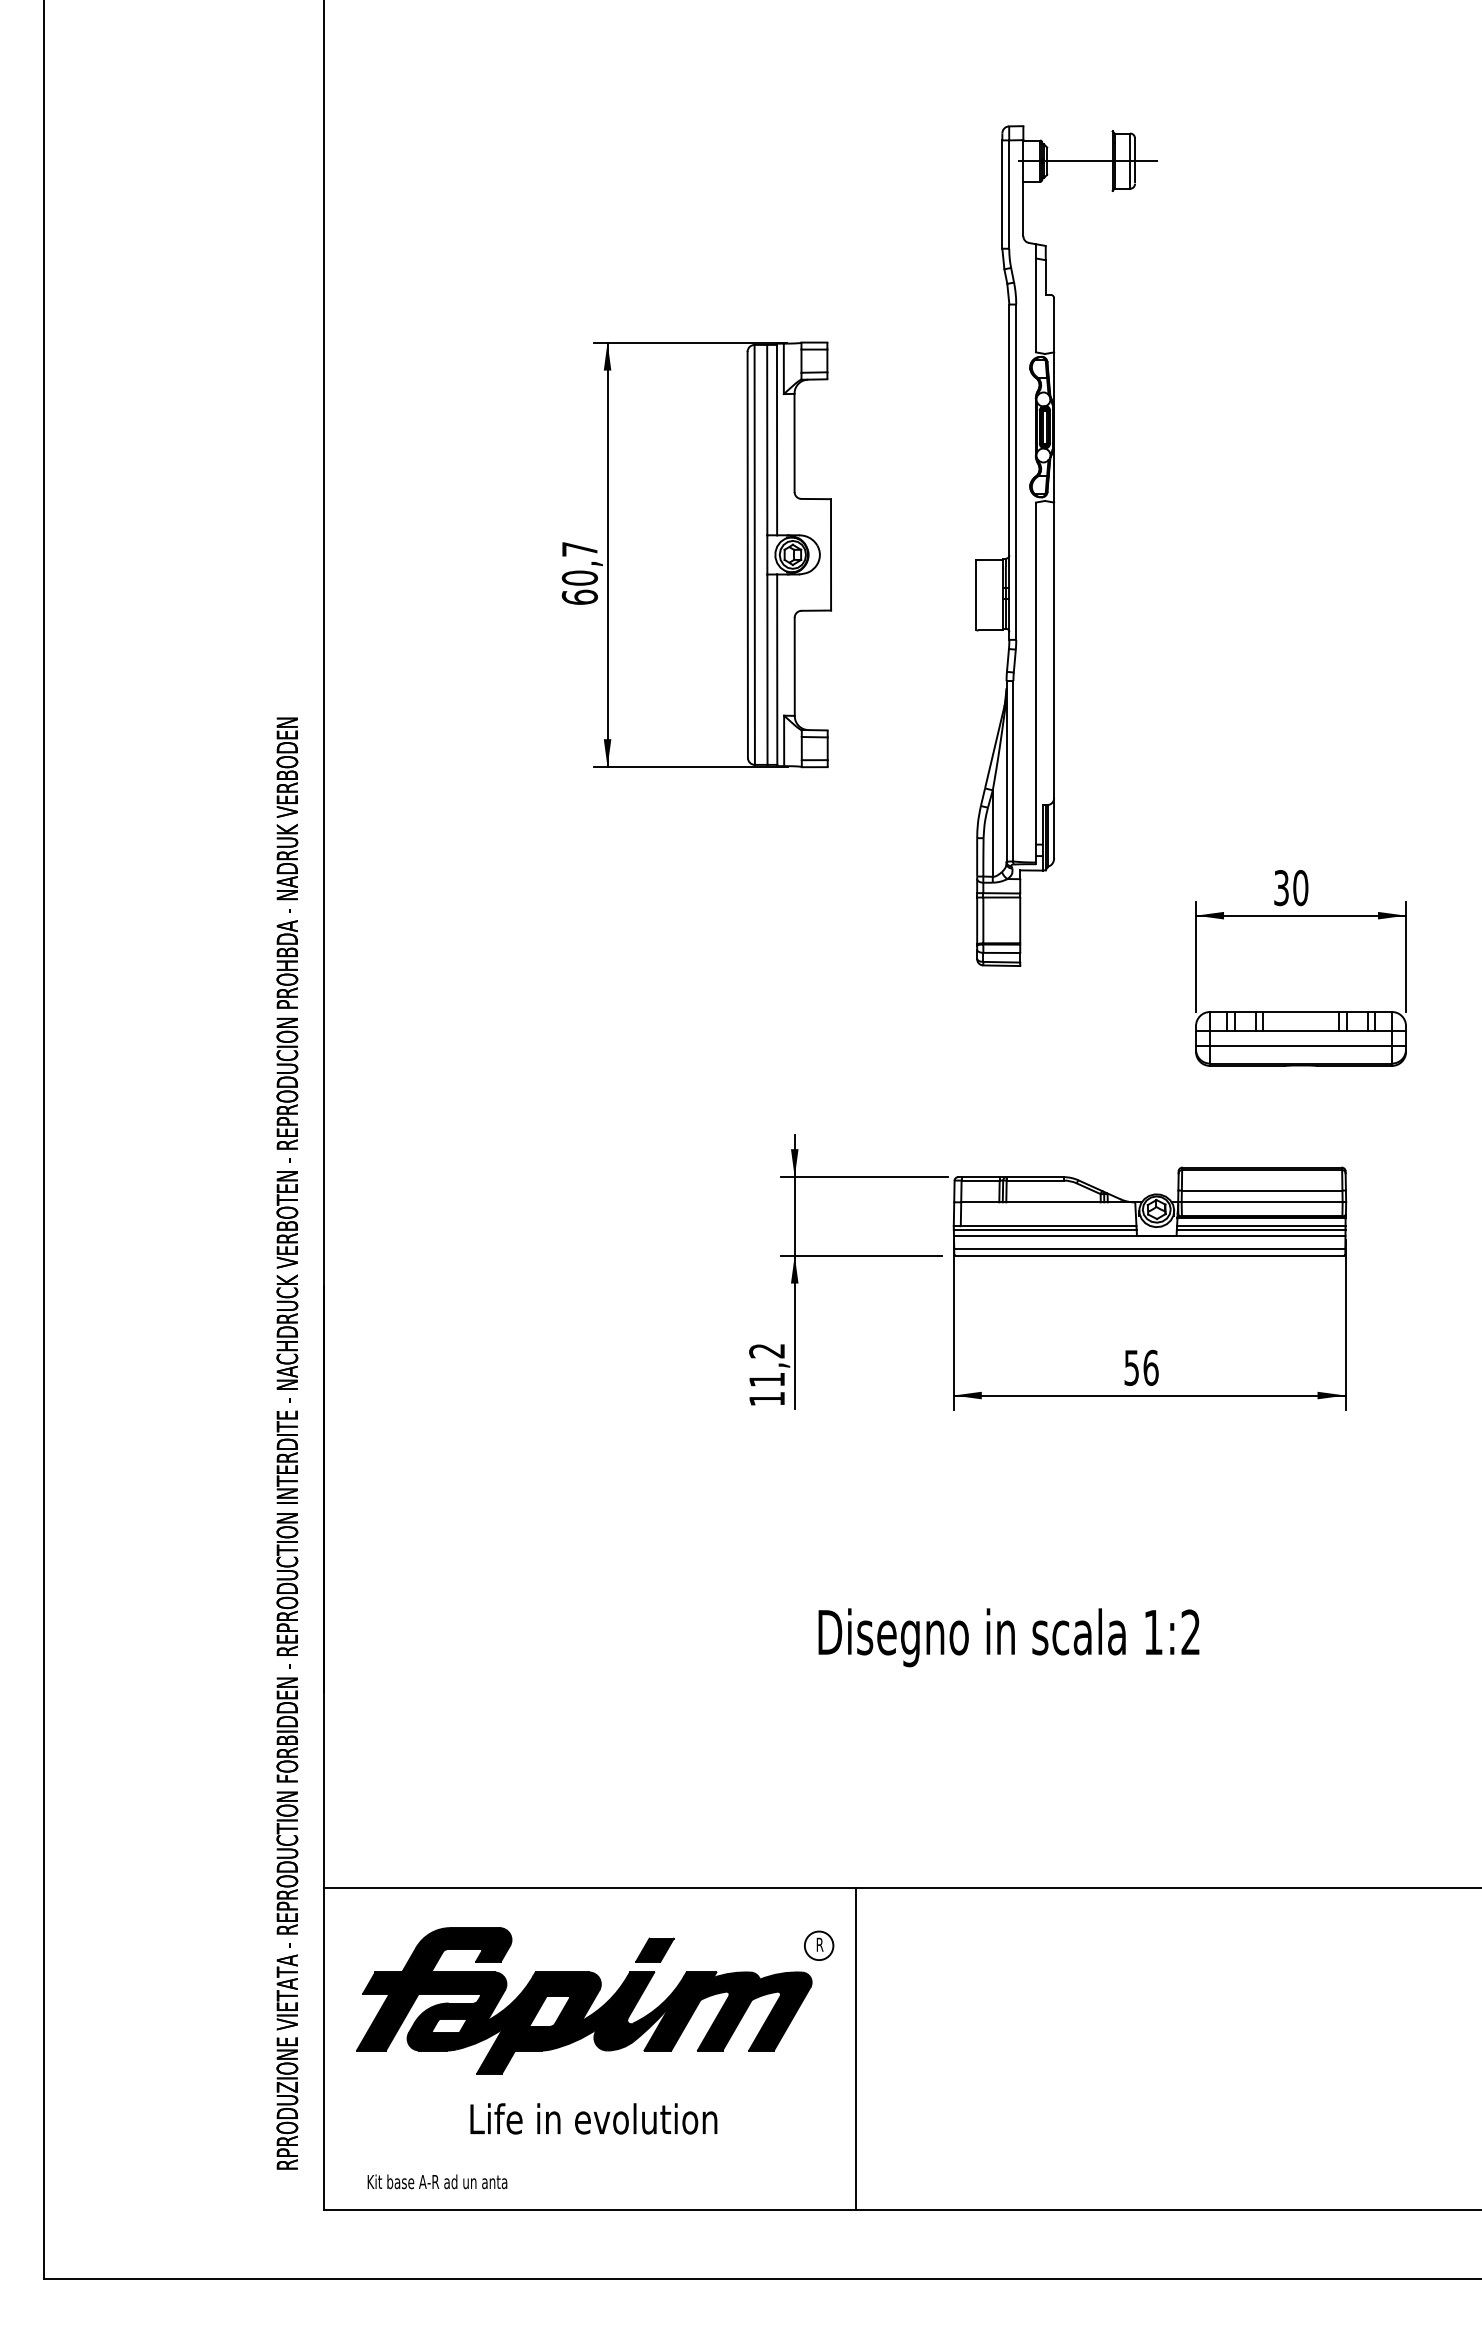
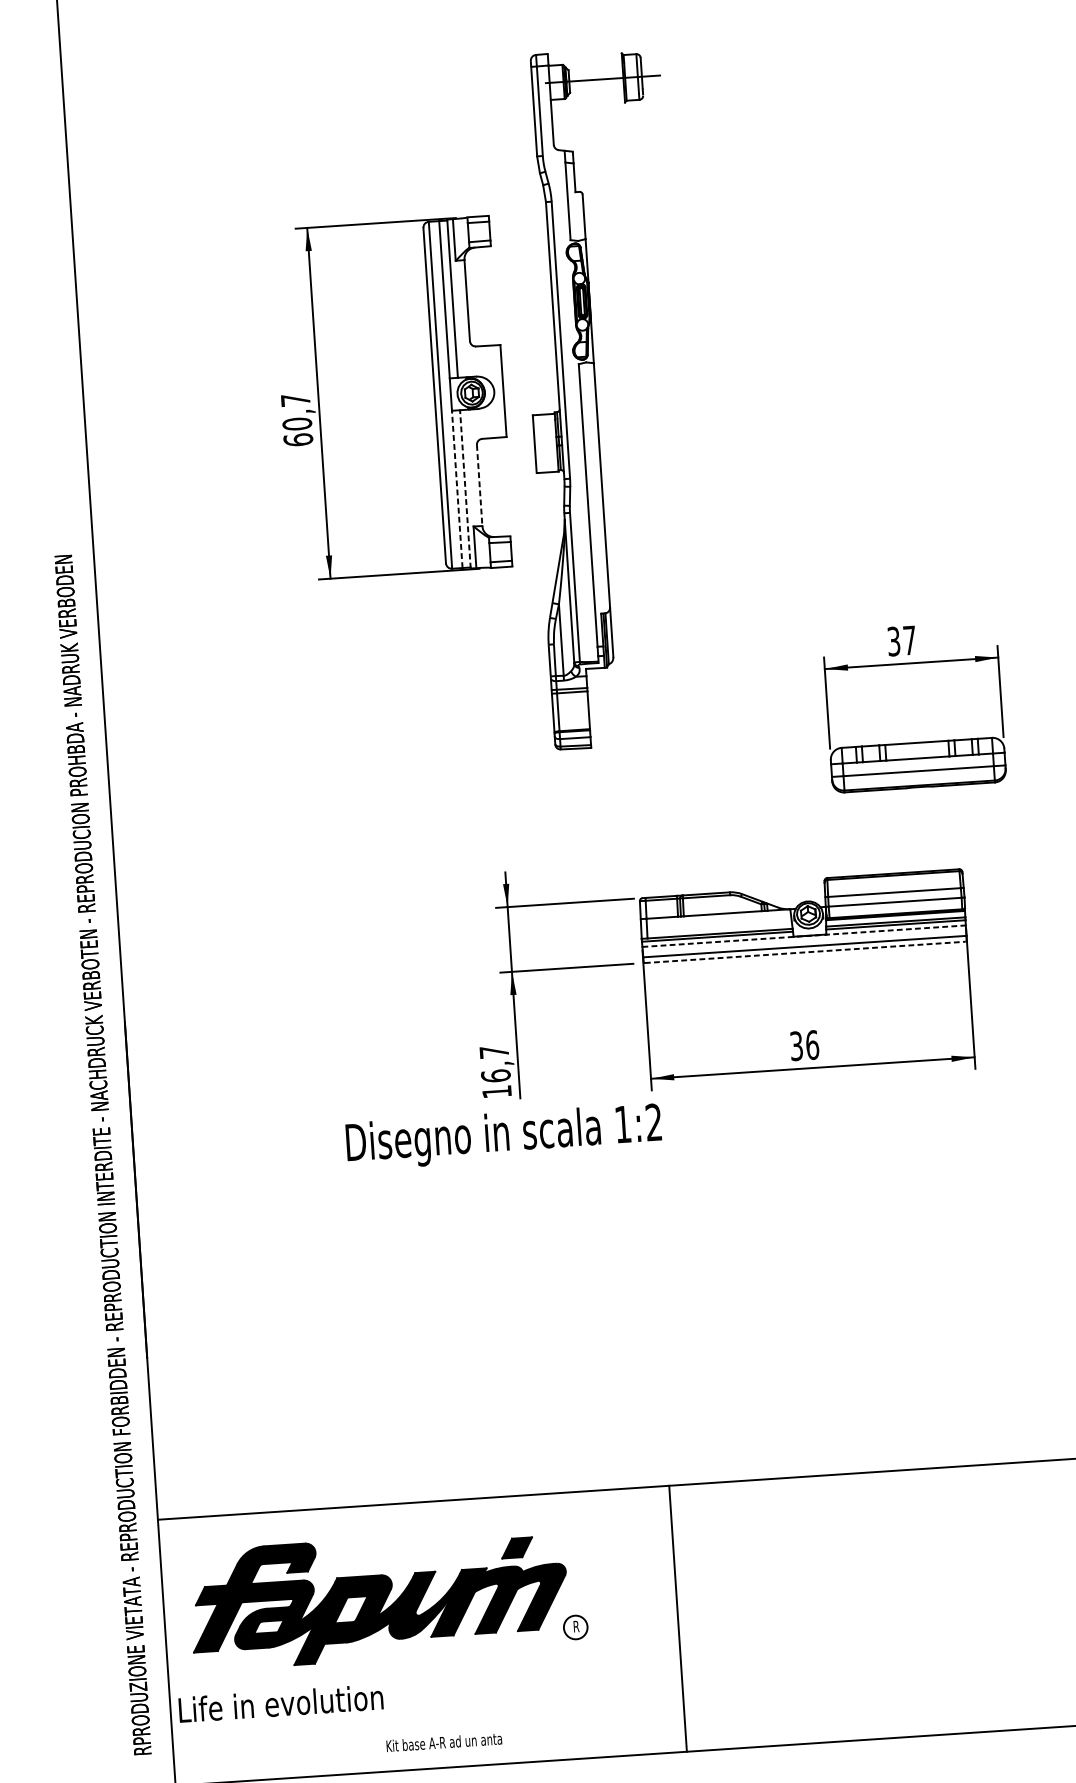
part: (1054, 545) -> (596, 398), moved
line: (794, 667) -> (479, 486), solid -> dashed
line: (767, 669) -> (457, 489), solid -> dashed
line: (777, 670) -> (465, 489), solid -> dashed
text: (1300, 888) -> (909, 640), 30 -> 37
line: (1149, 1235) -> (803, 935), solid -> dashed
line: (1150, 1255) -> (805, 952), solid -> dashed
text: (767, 1365) -> (495, 1064), 11,2 -> 16,7
text: (1131, 1367) -> (796, 1045), 56 -> 36
text: (1008, 1637) -> (503, 1136), moved
part: (819, 1945) -> (576, 1627), moved
part: (654, 1949) -> (516, 1547), moved
line: (856, 2048) -> (678, 1618), moved
text: (593, 2118) -> (280, 1703), moved
text: (437, 2181) -> (444, 1742), moved

